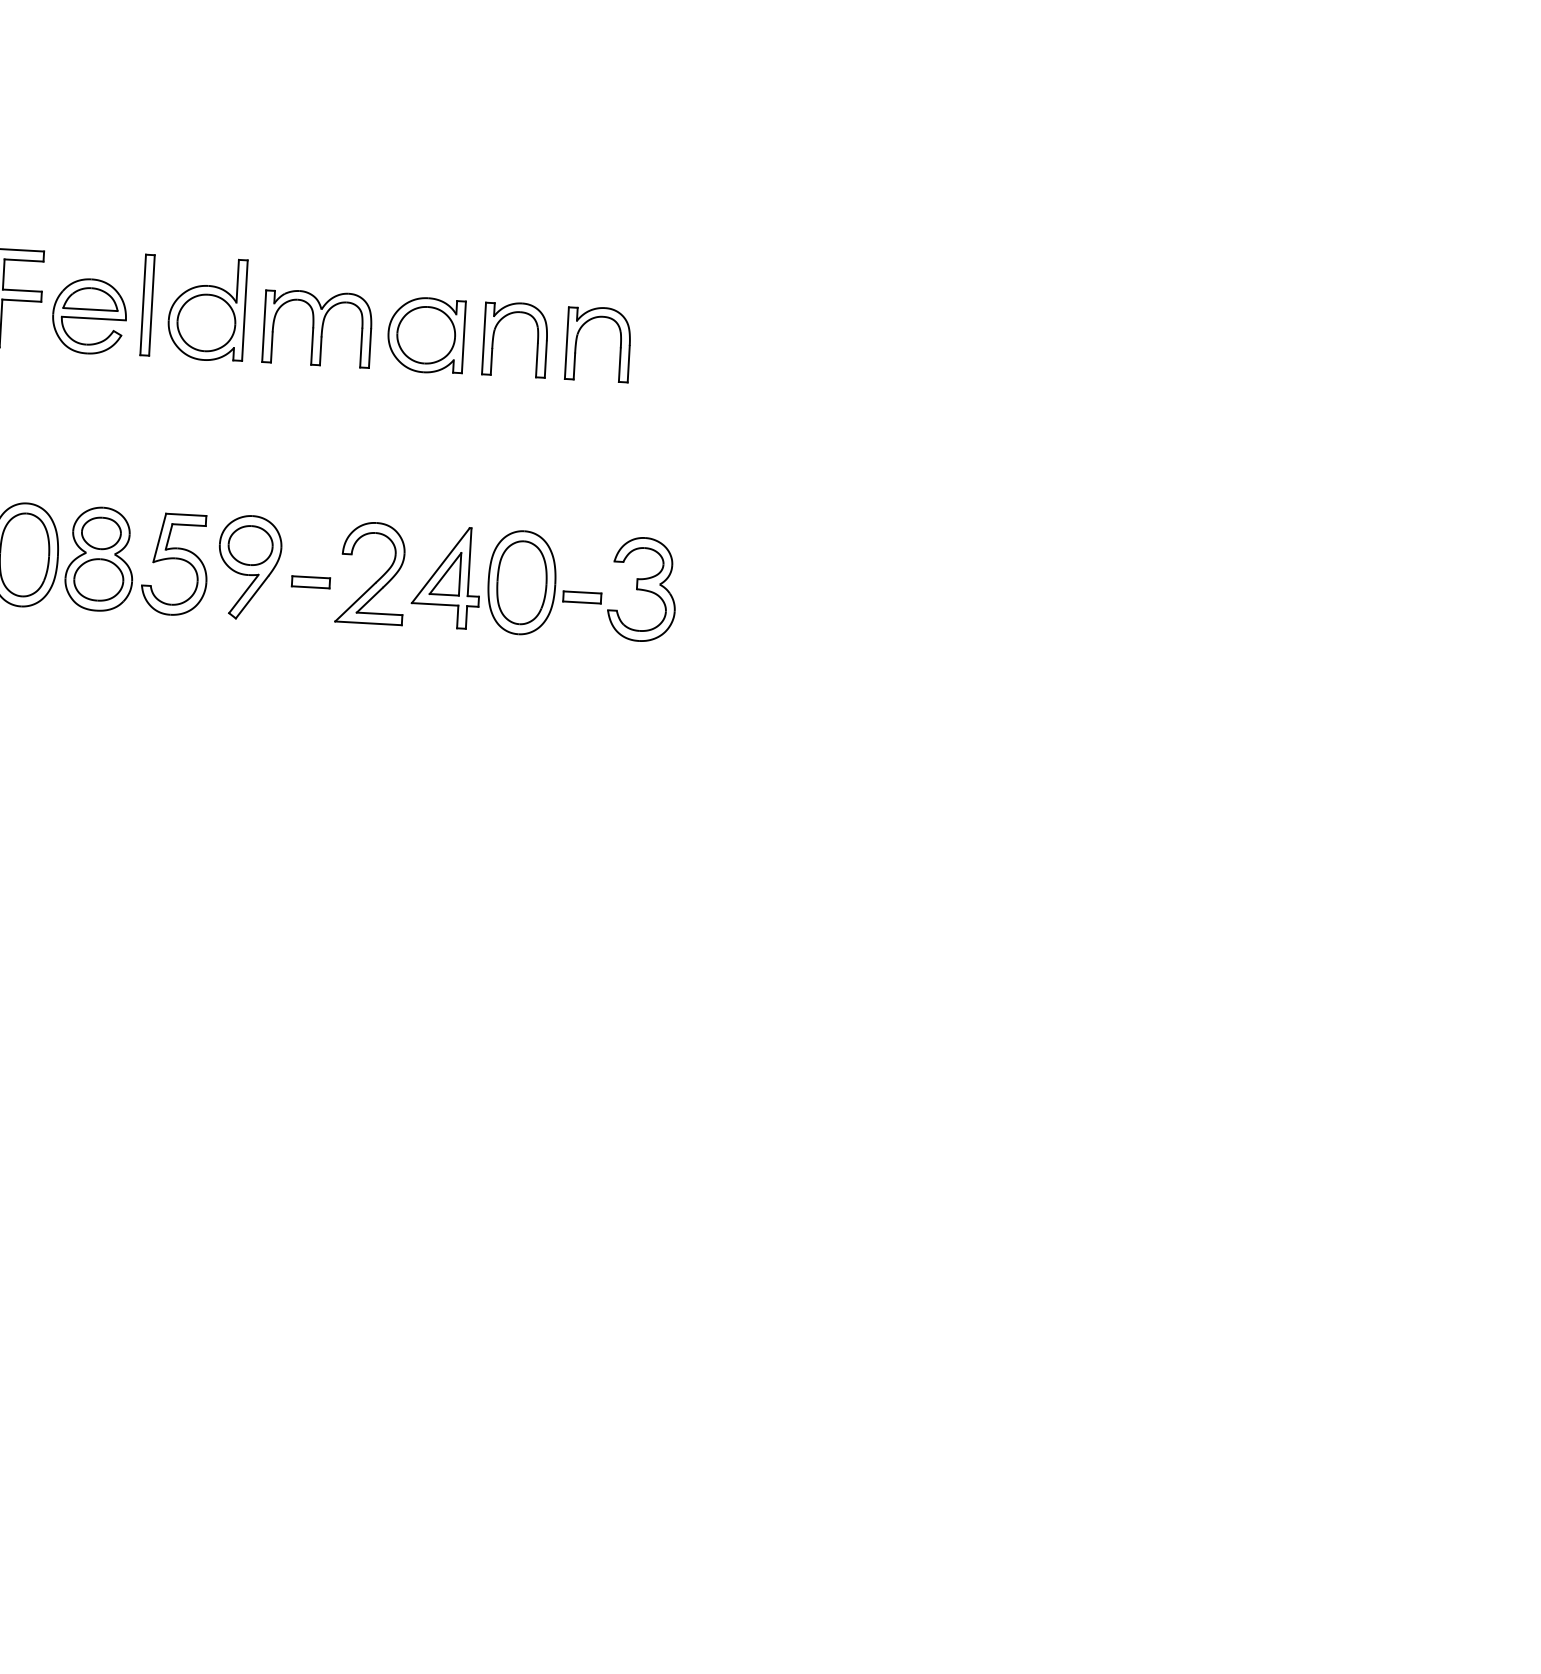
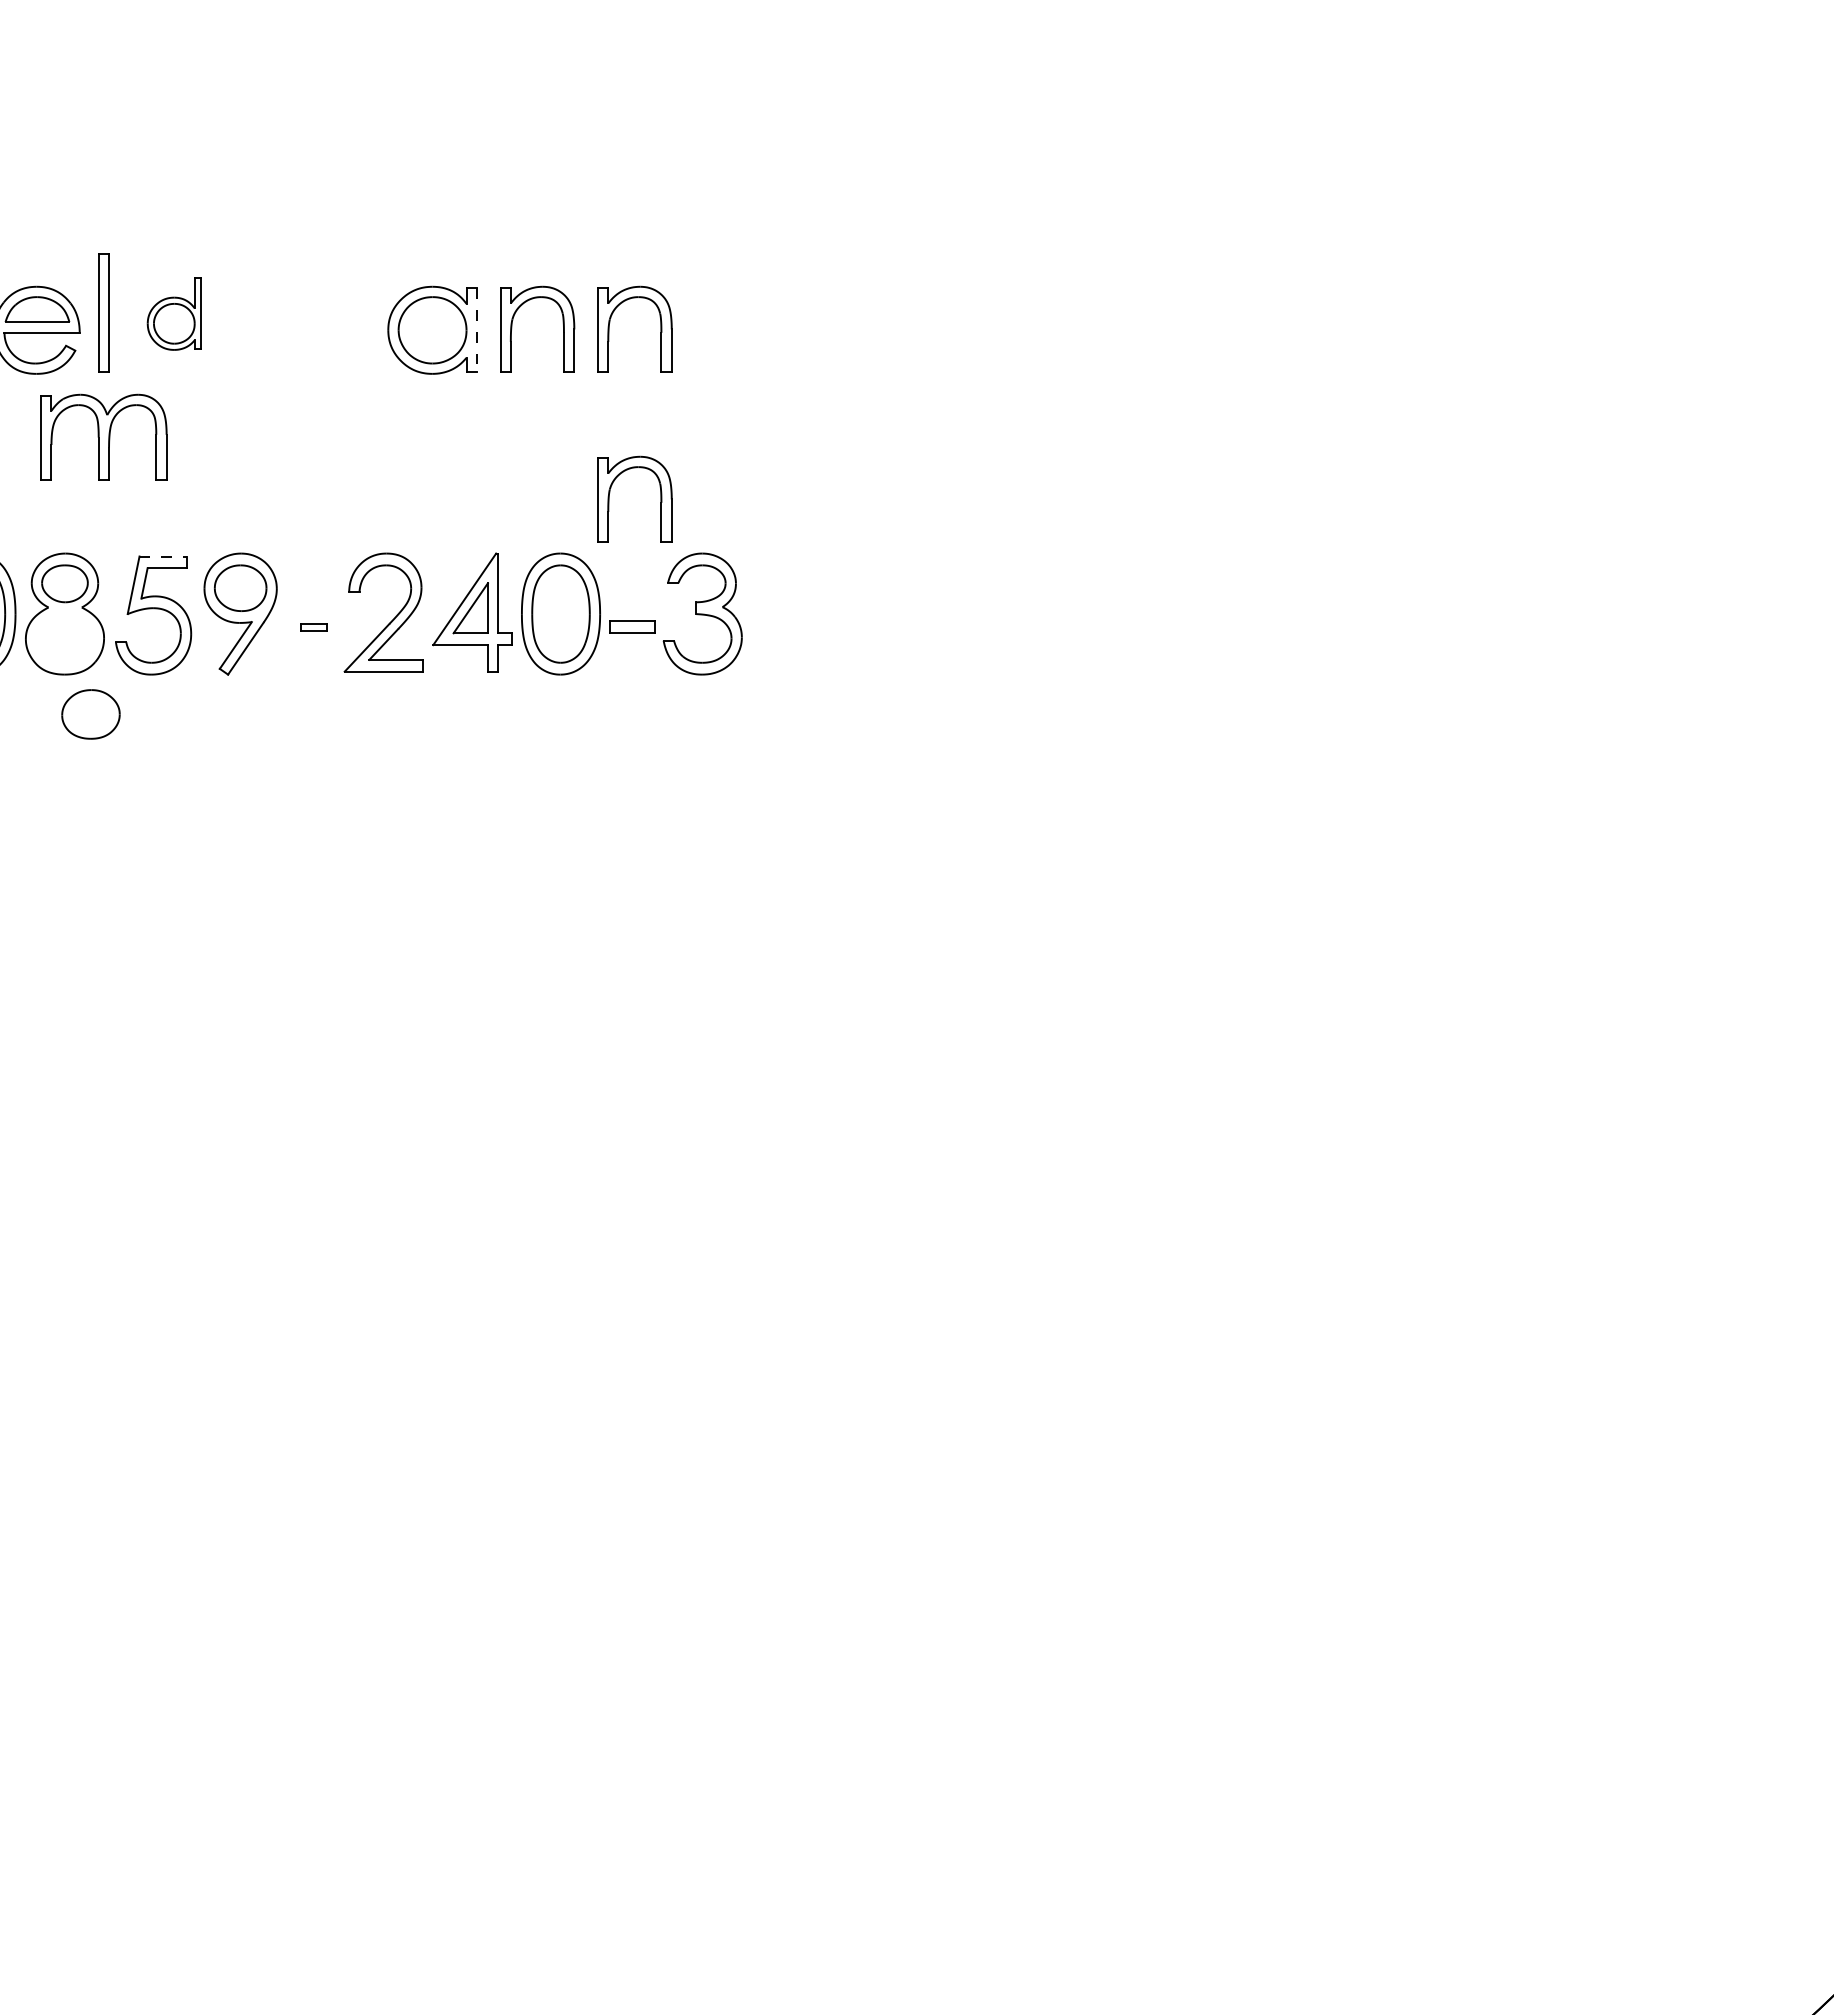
part: (207, 308) -> (174, 313), size x0.6
part: (317, 327) -> (103, 436), moved
line: (463, 337) -> (476, 330), solid -> dashed
part: (569, 481) -> (610, 492), added
line: (186, 514) -> (163, 556), solid -> dashed
part: (98, 579) -> (90, 714), moved
part: (310, 581) -> (313, 626), size x0.6

